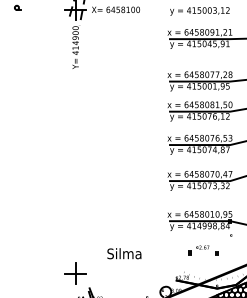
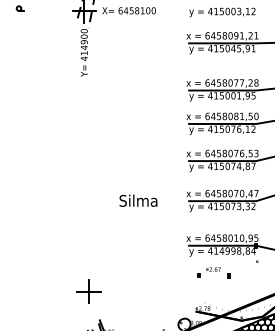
part: (203, 250) -> (214, 272), moved
text: (124, 253) -> (138, 200), moved
part: (75, 273) -> (88, 291), moved

